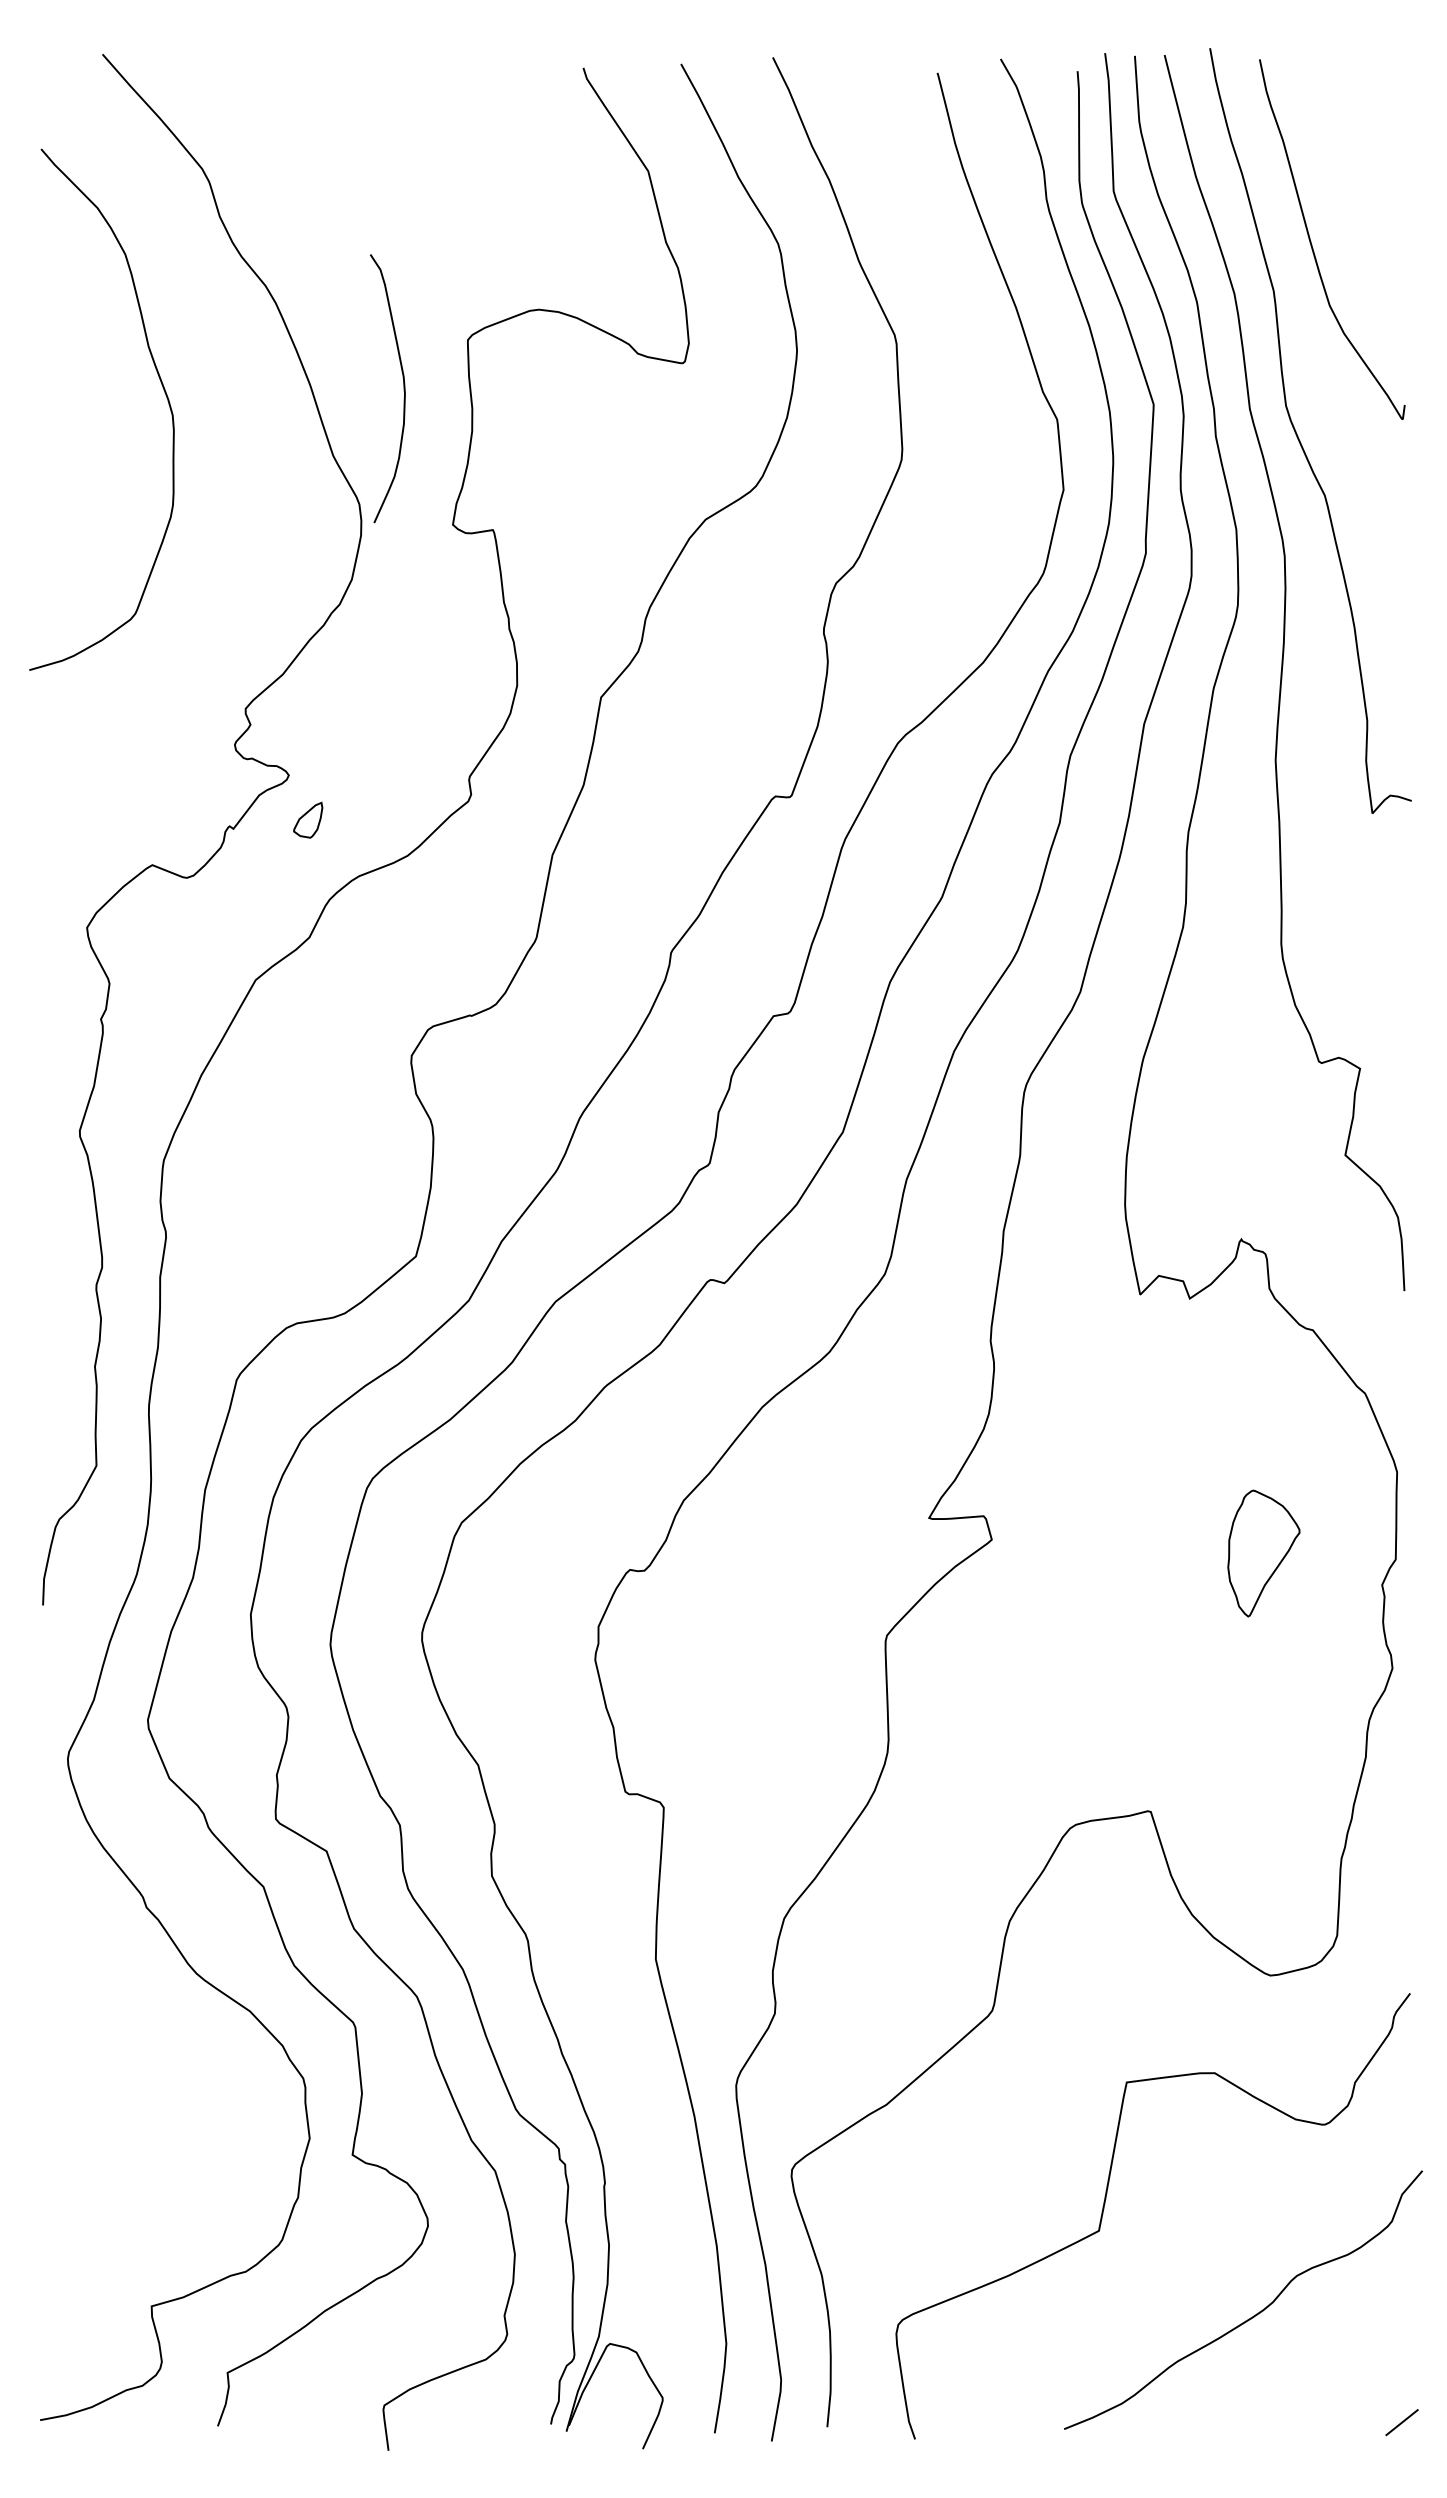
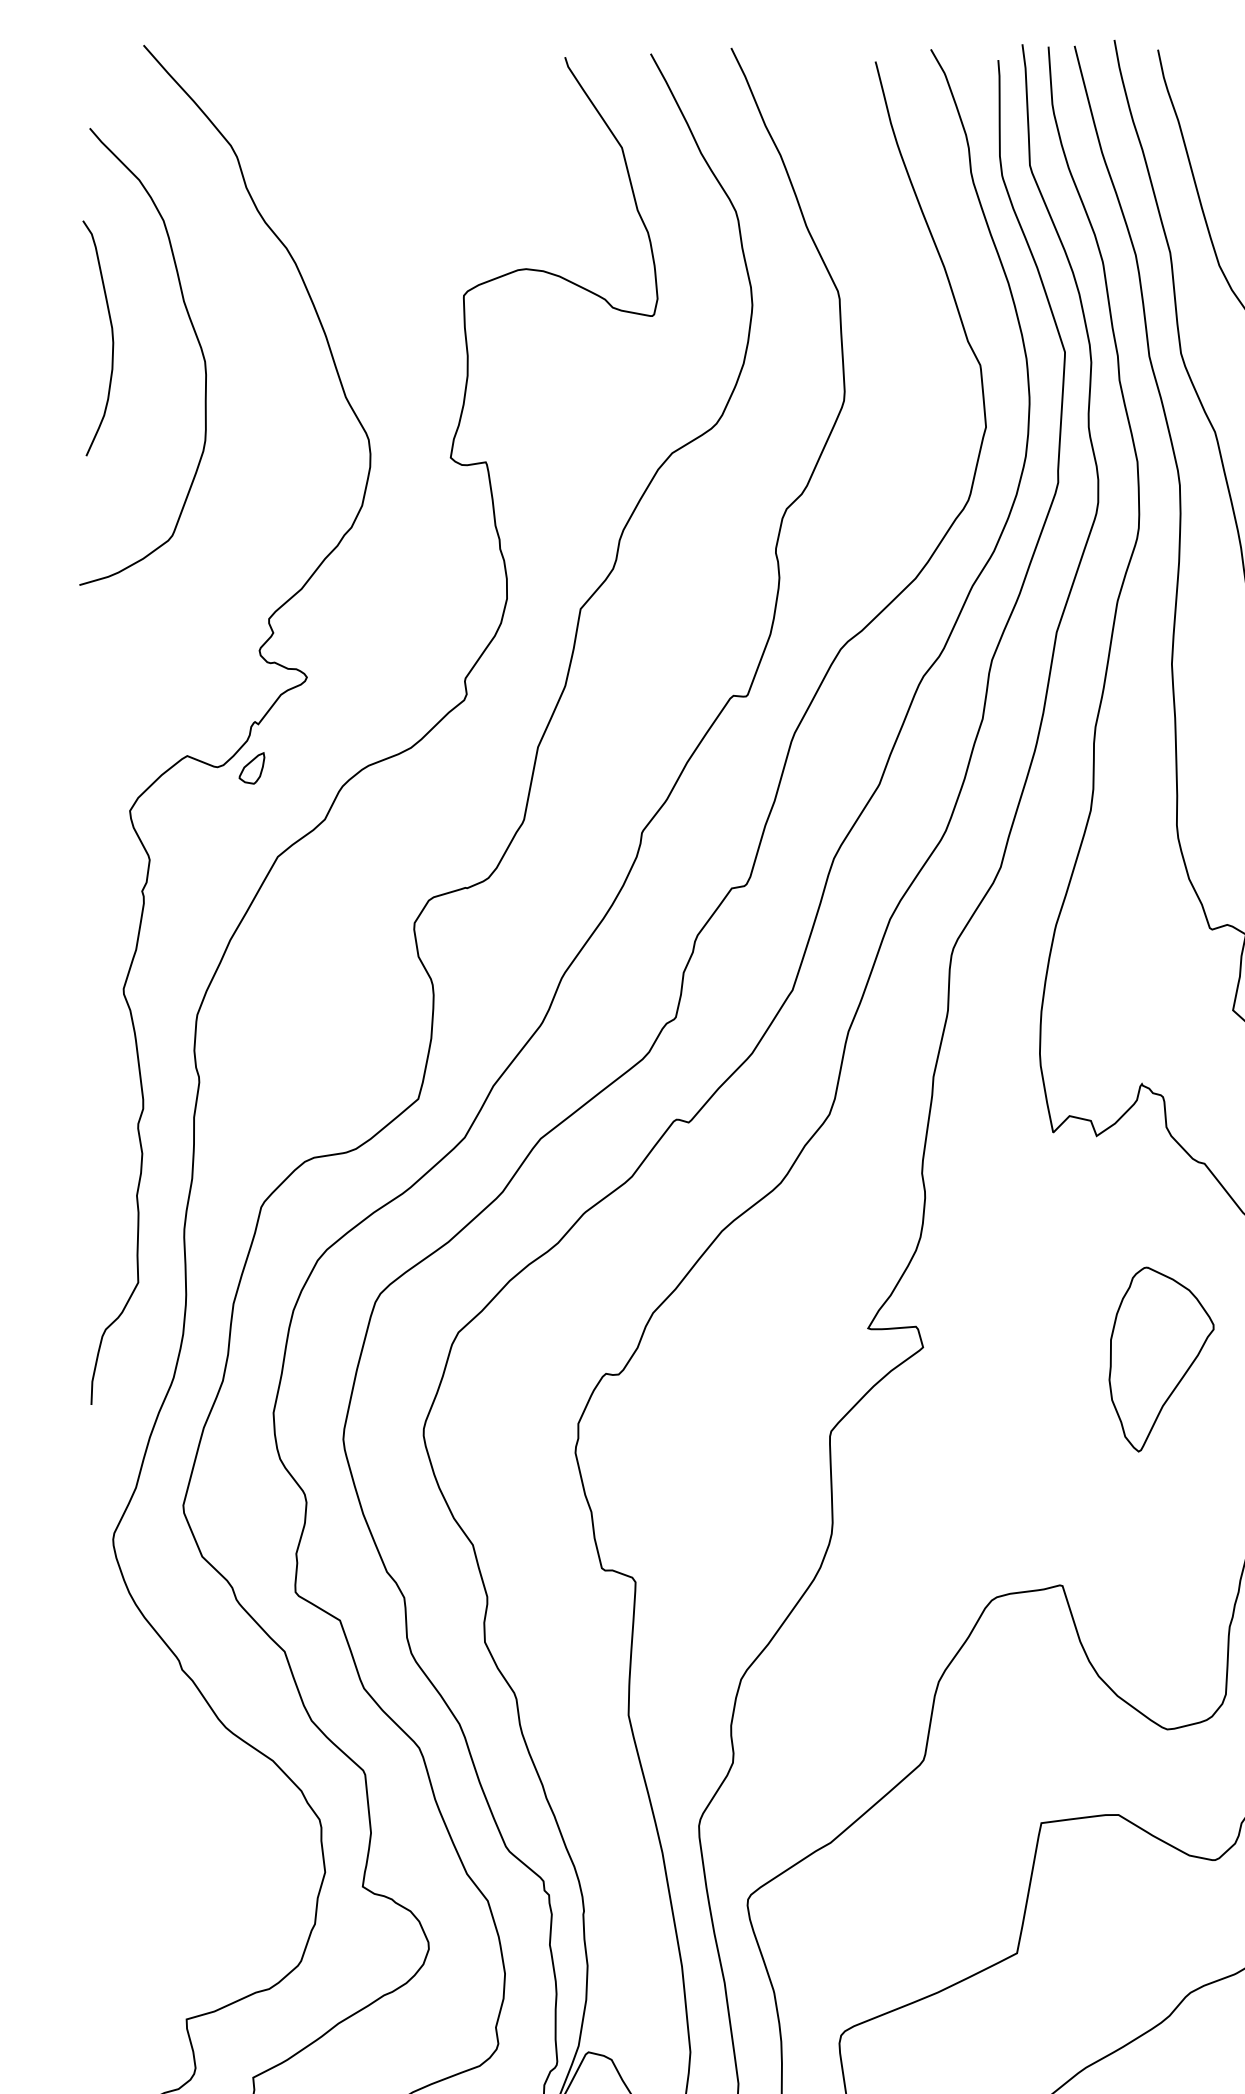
curve: (403, 388) -> (112, 338), moved
part: (308, 819) -> (252, 767), moved
part: (1263, 1553) -> (1161, 1359), size x1.67

